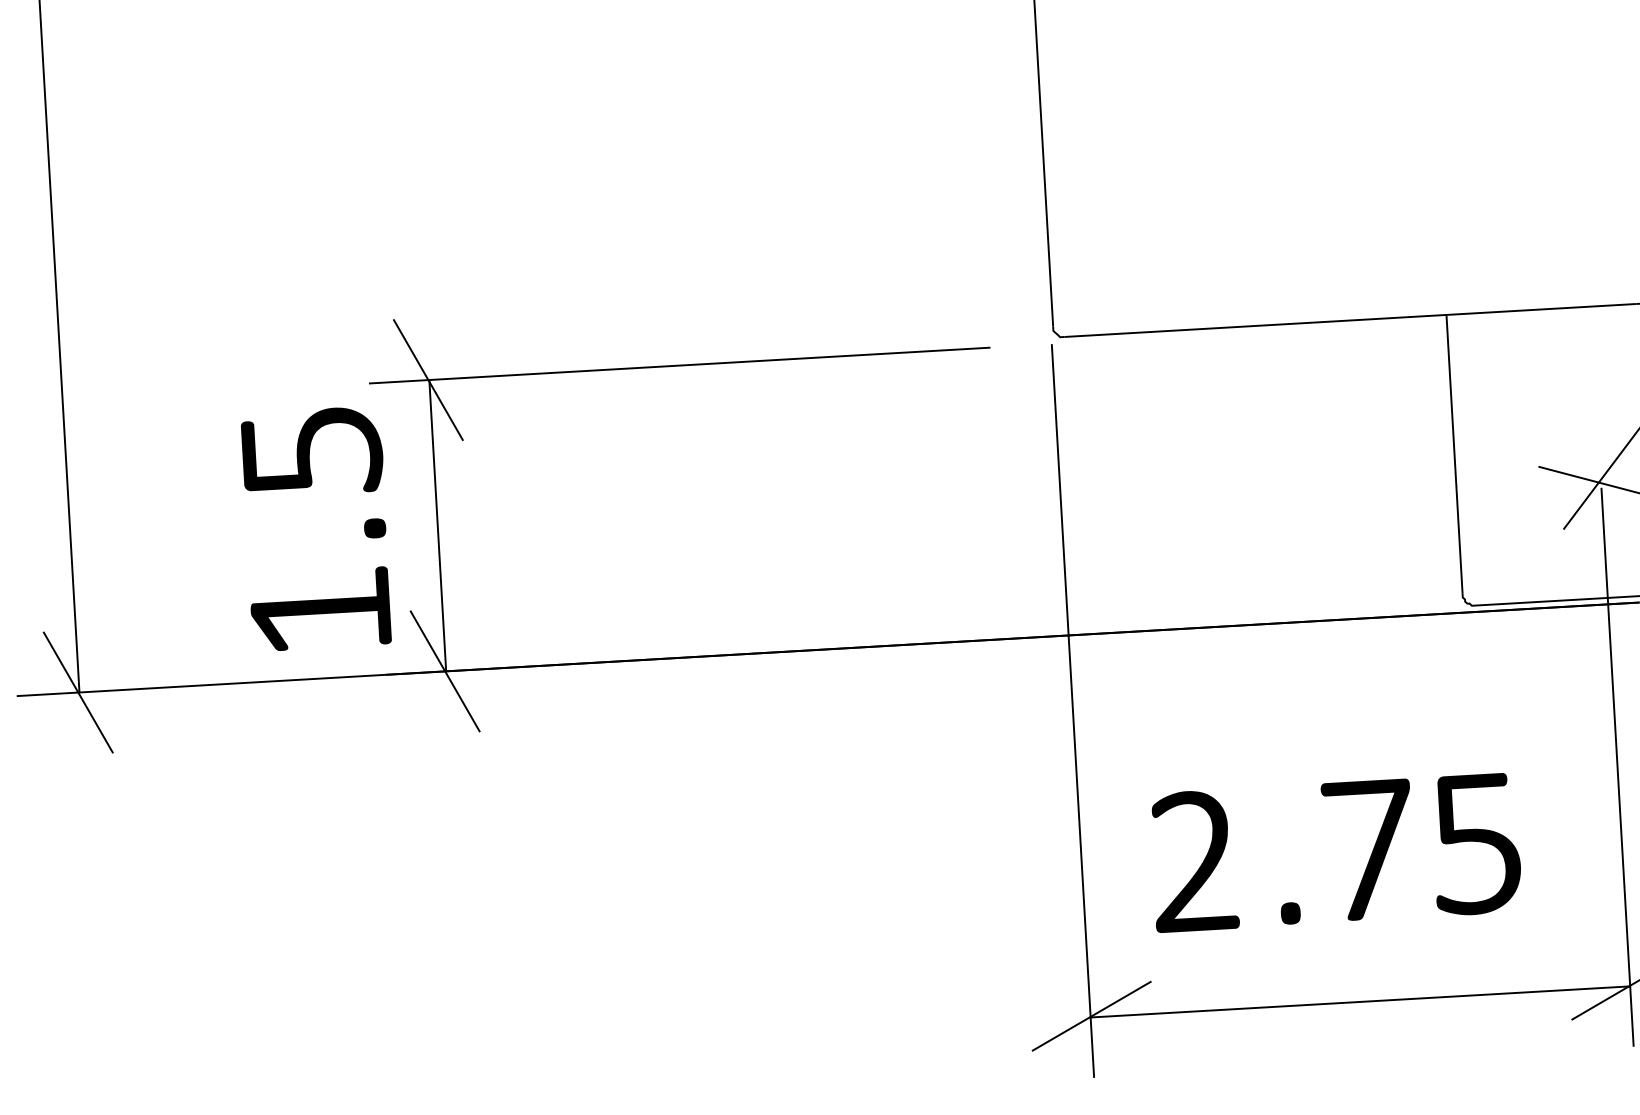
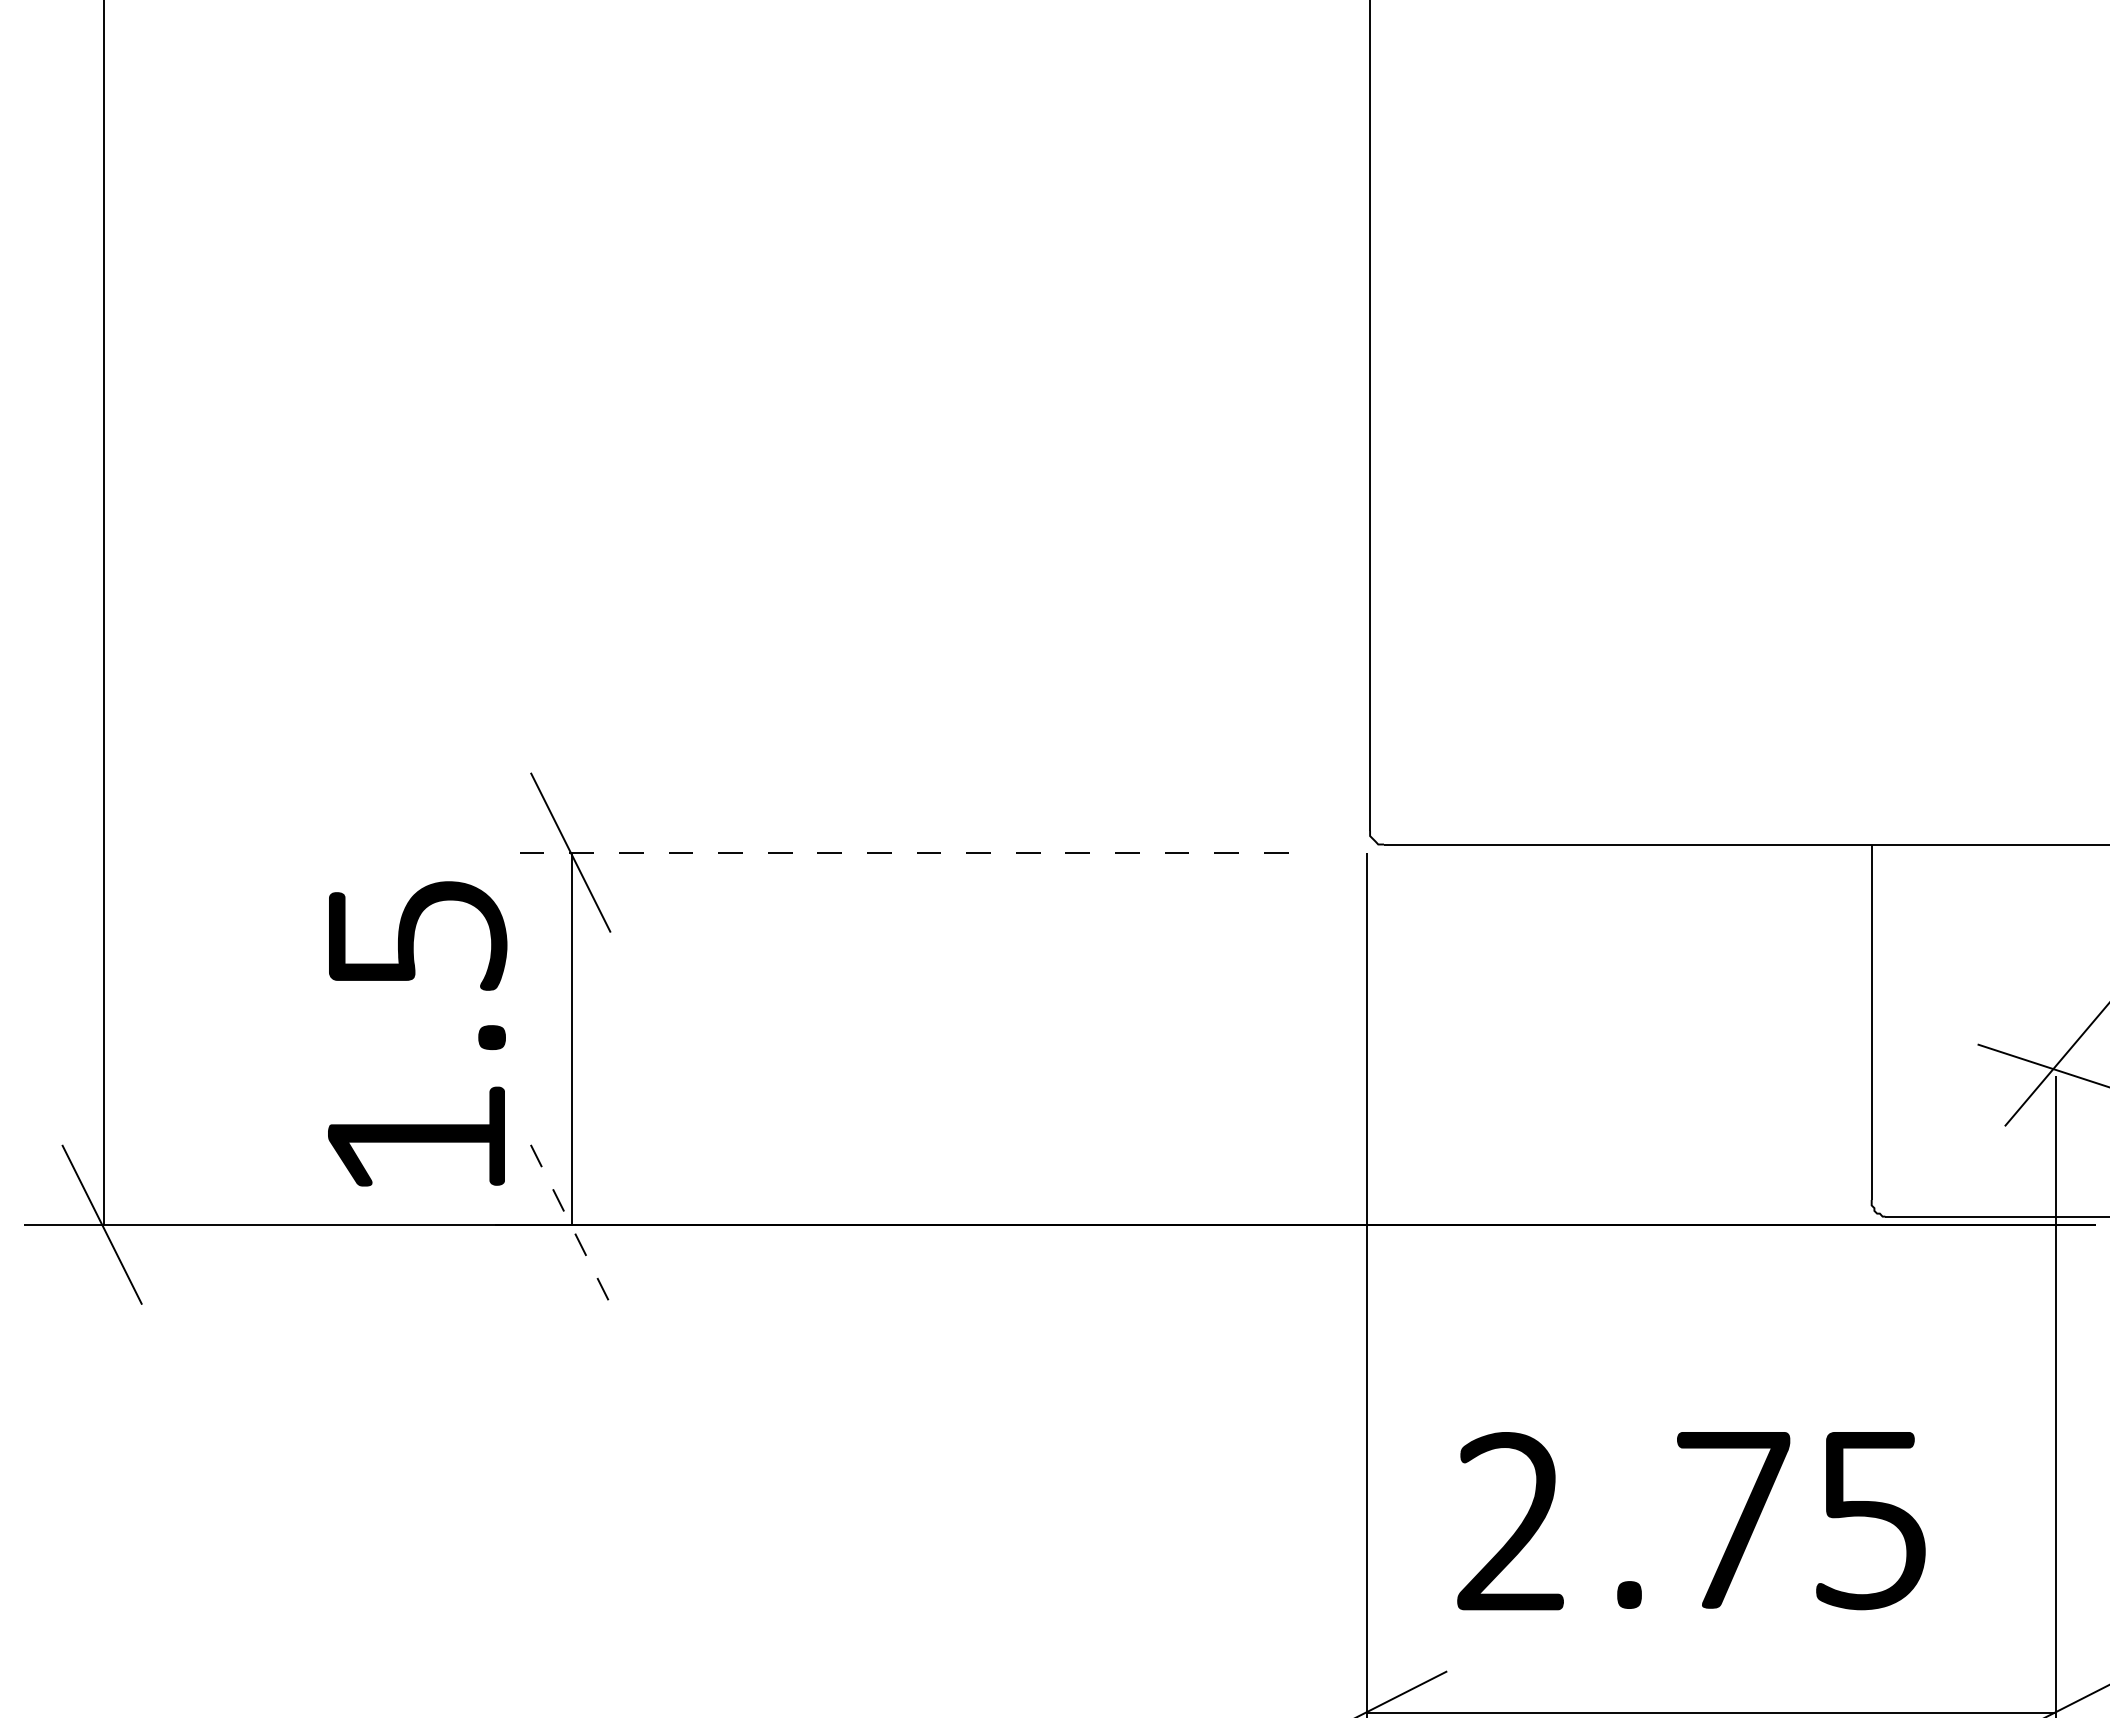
line: (679, 365) -> (891, 852), solid -> dashed
line: (445, 671) -> (571, 1225), solid -> dashed

